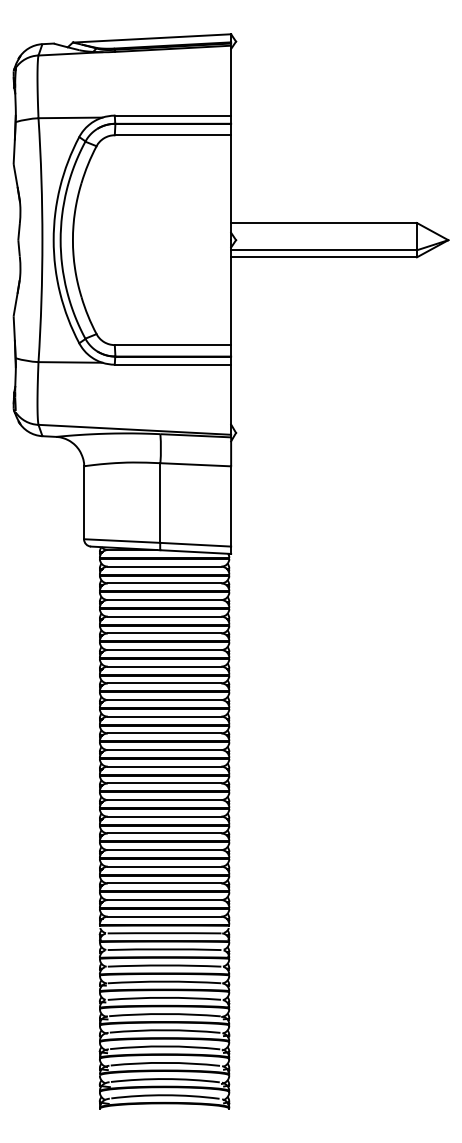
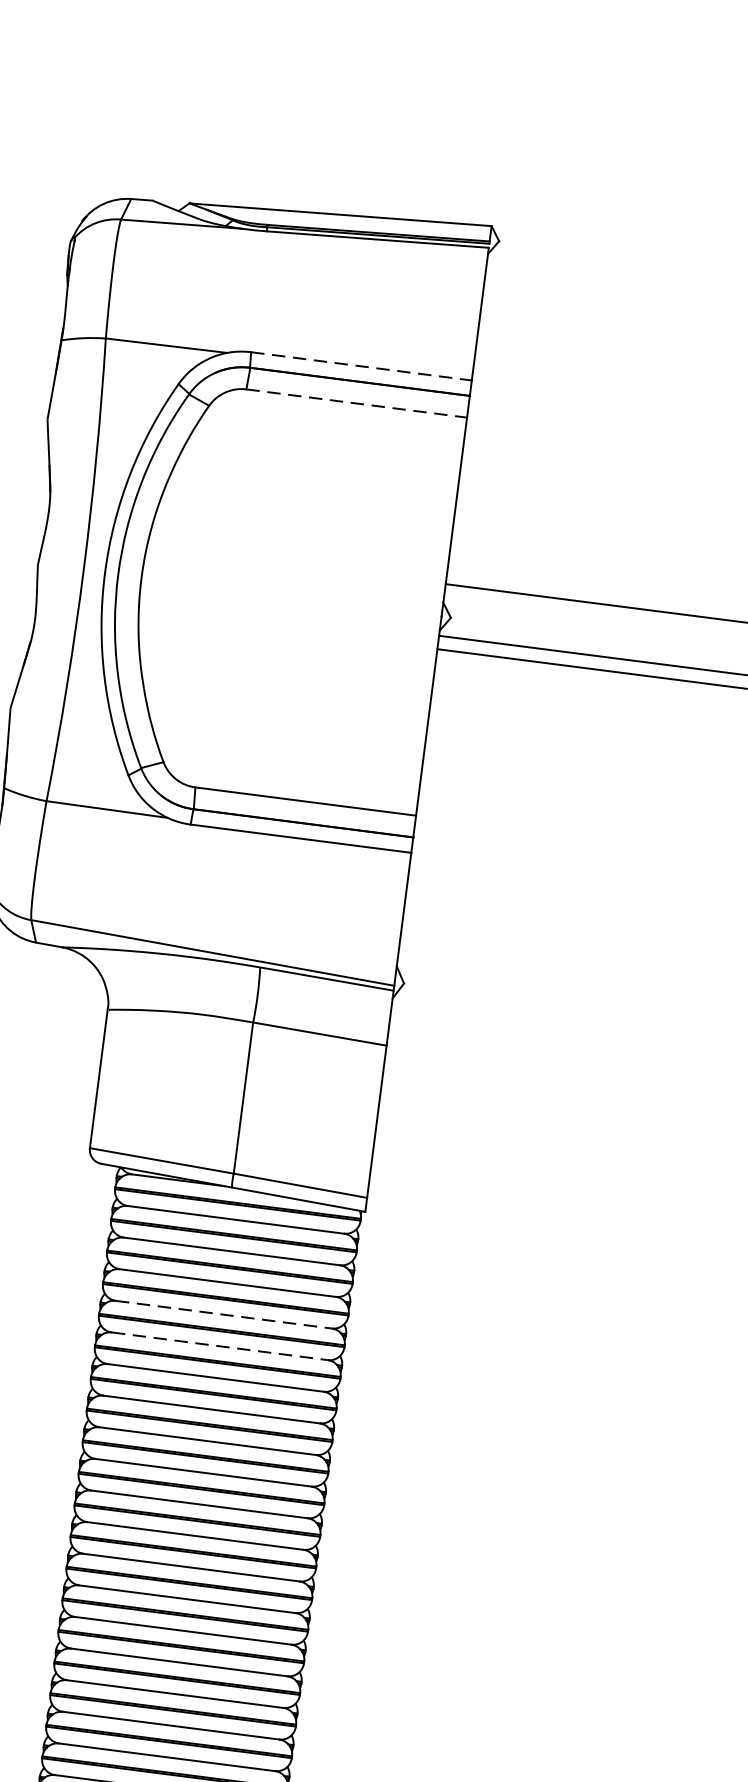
line: (173, 115) -> (362, 366), solid -> dashed
line: (173, 135) -> (357, 404), solid -> dashed
line: (164, 616) -> (223, 1314), solid -> dashed
line: (164, 633) -> (219, 1346), solid -> dashed

